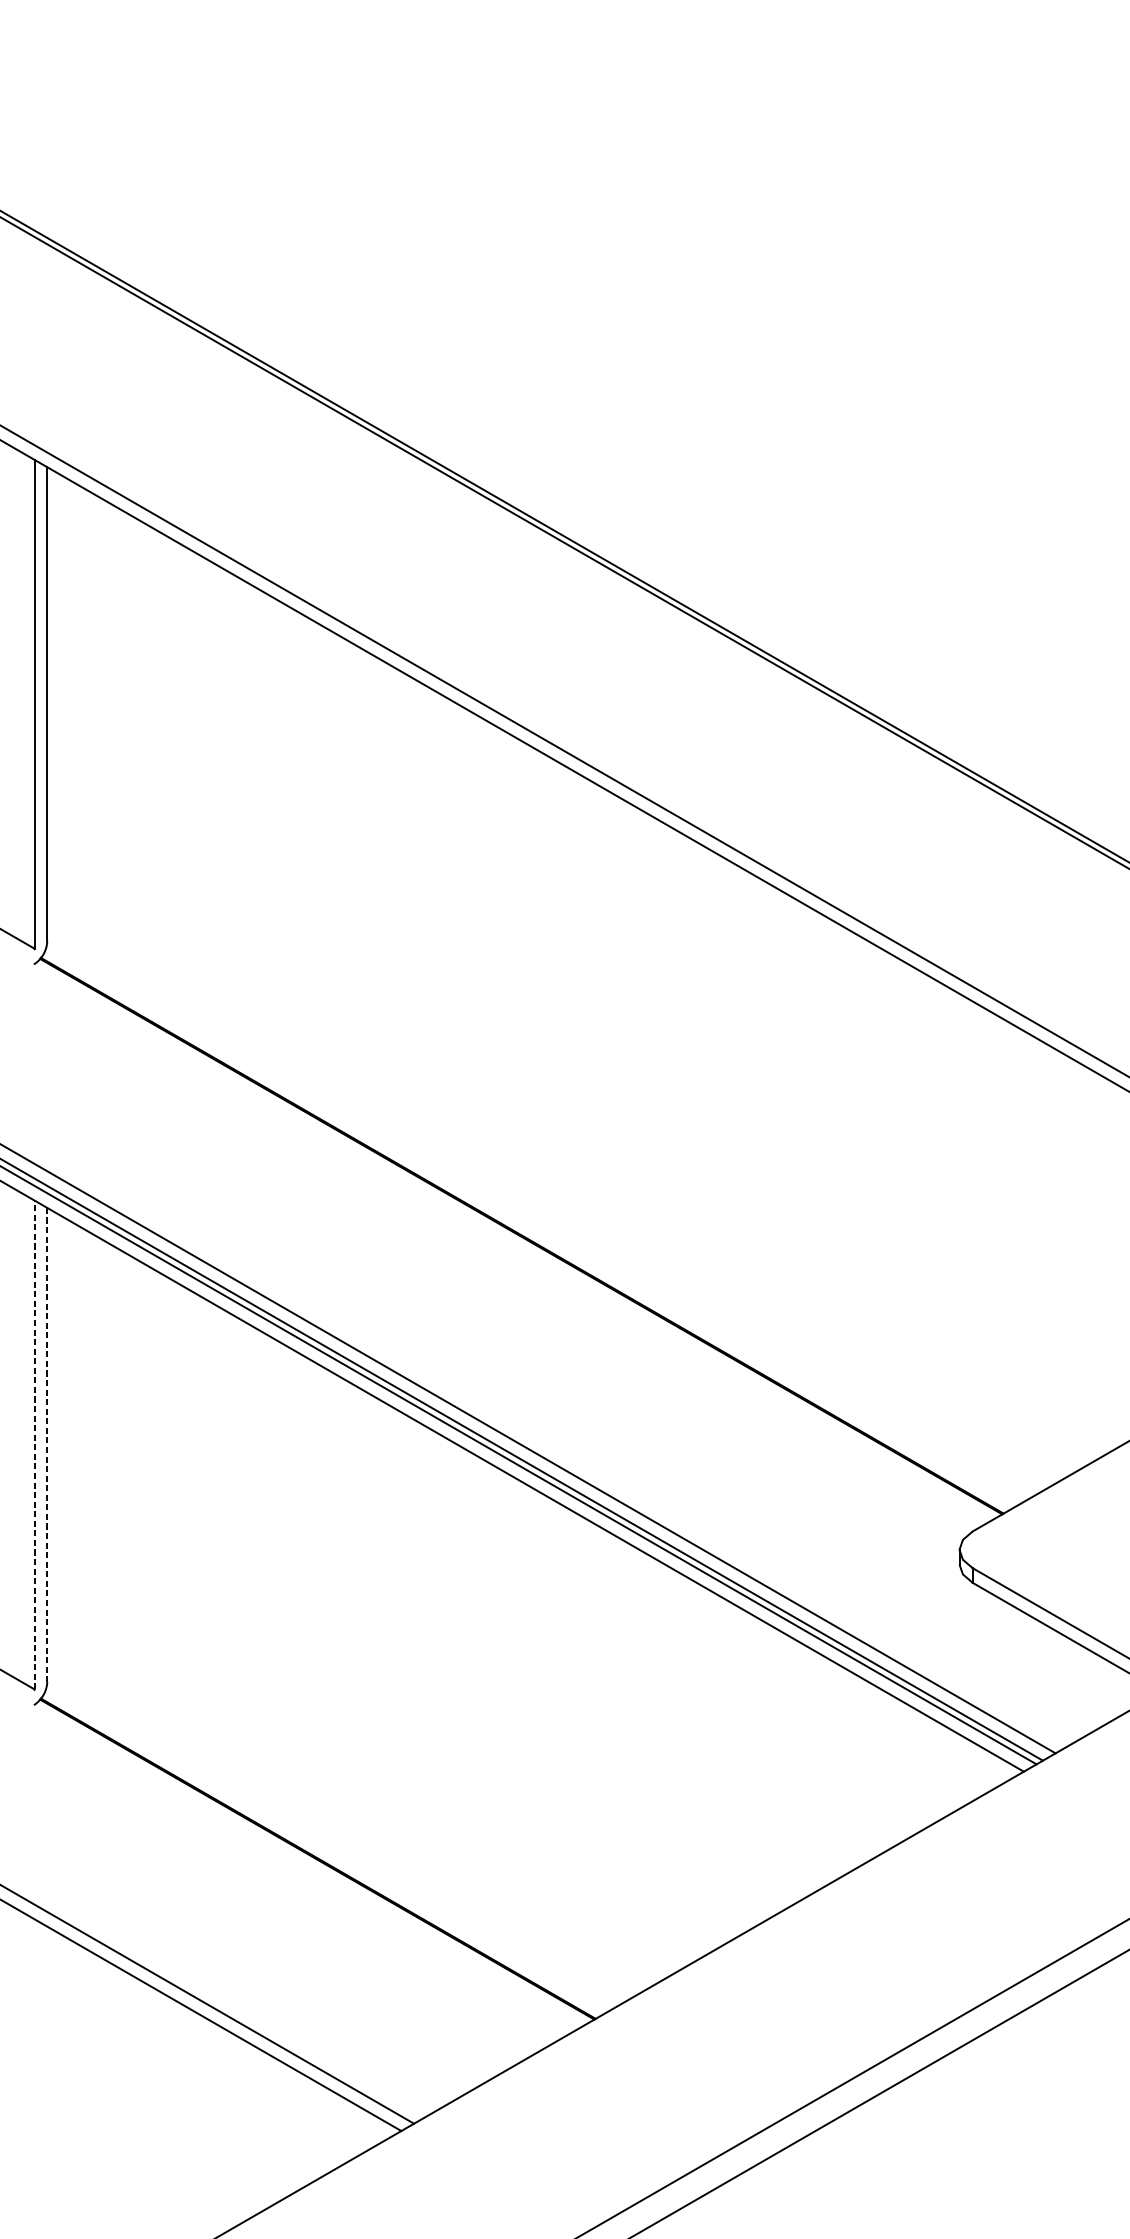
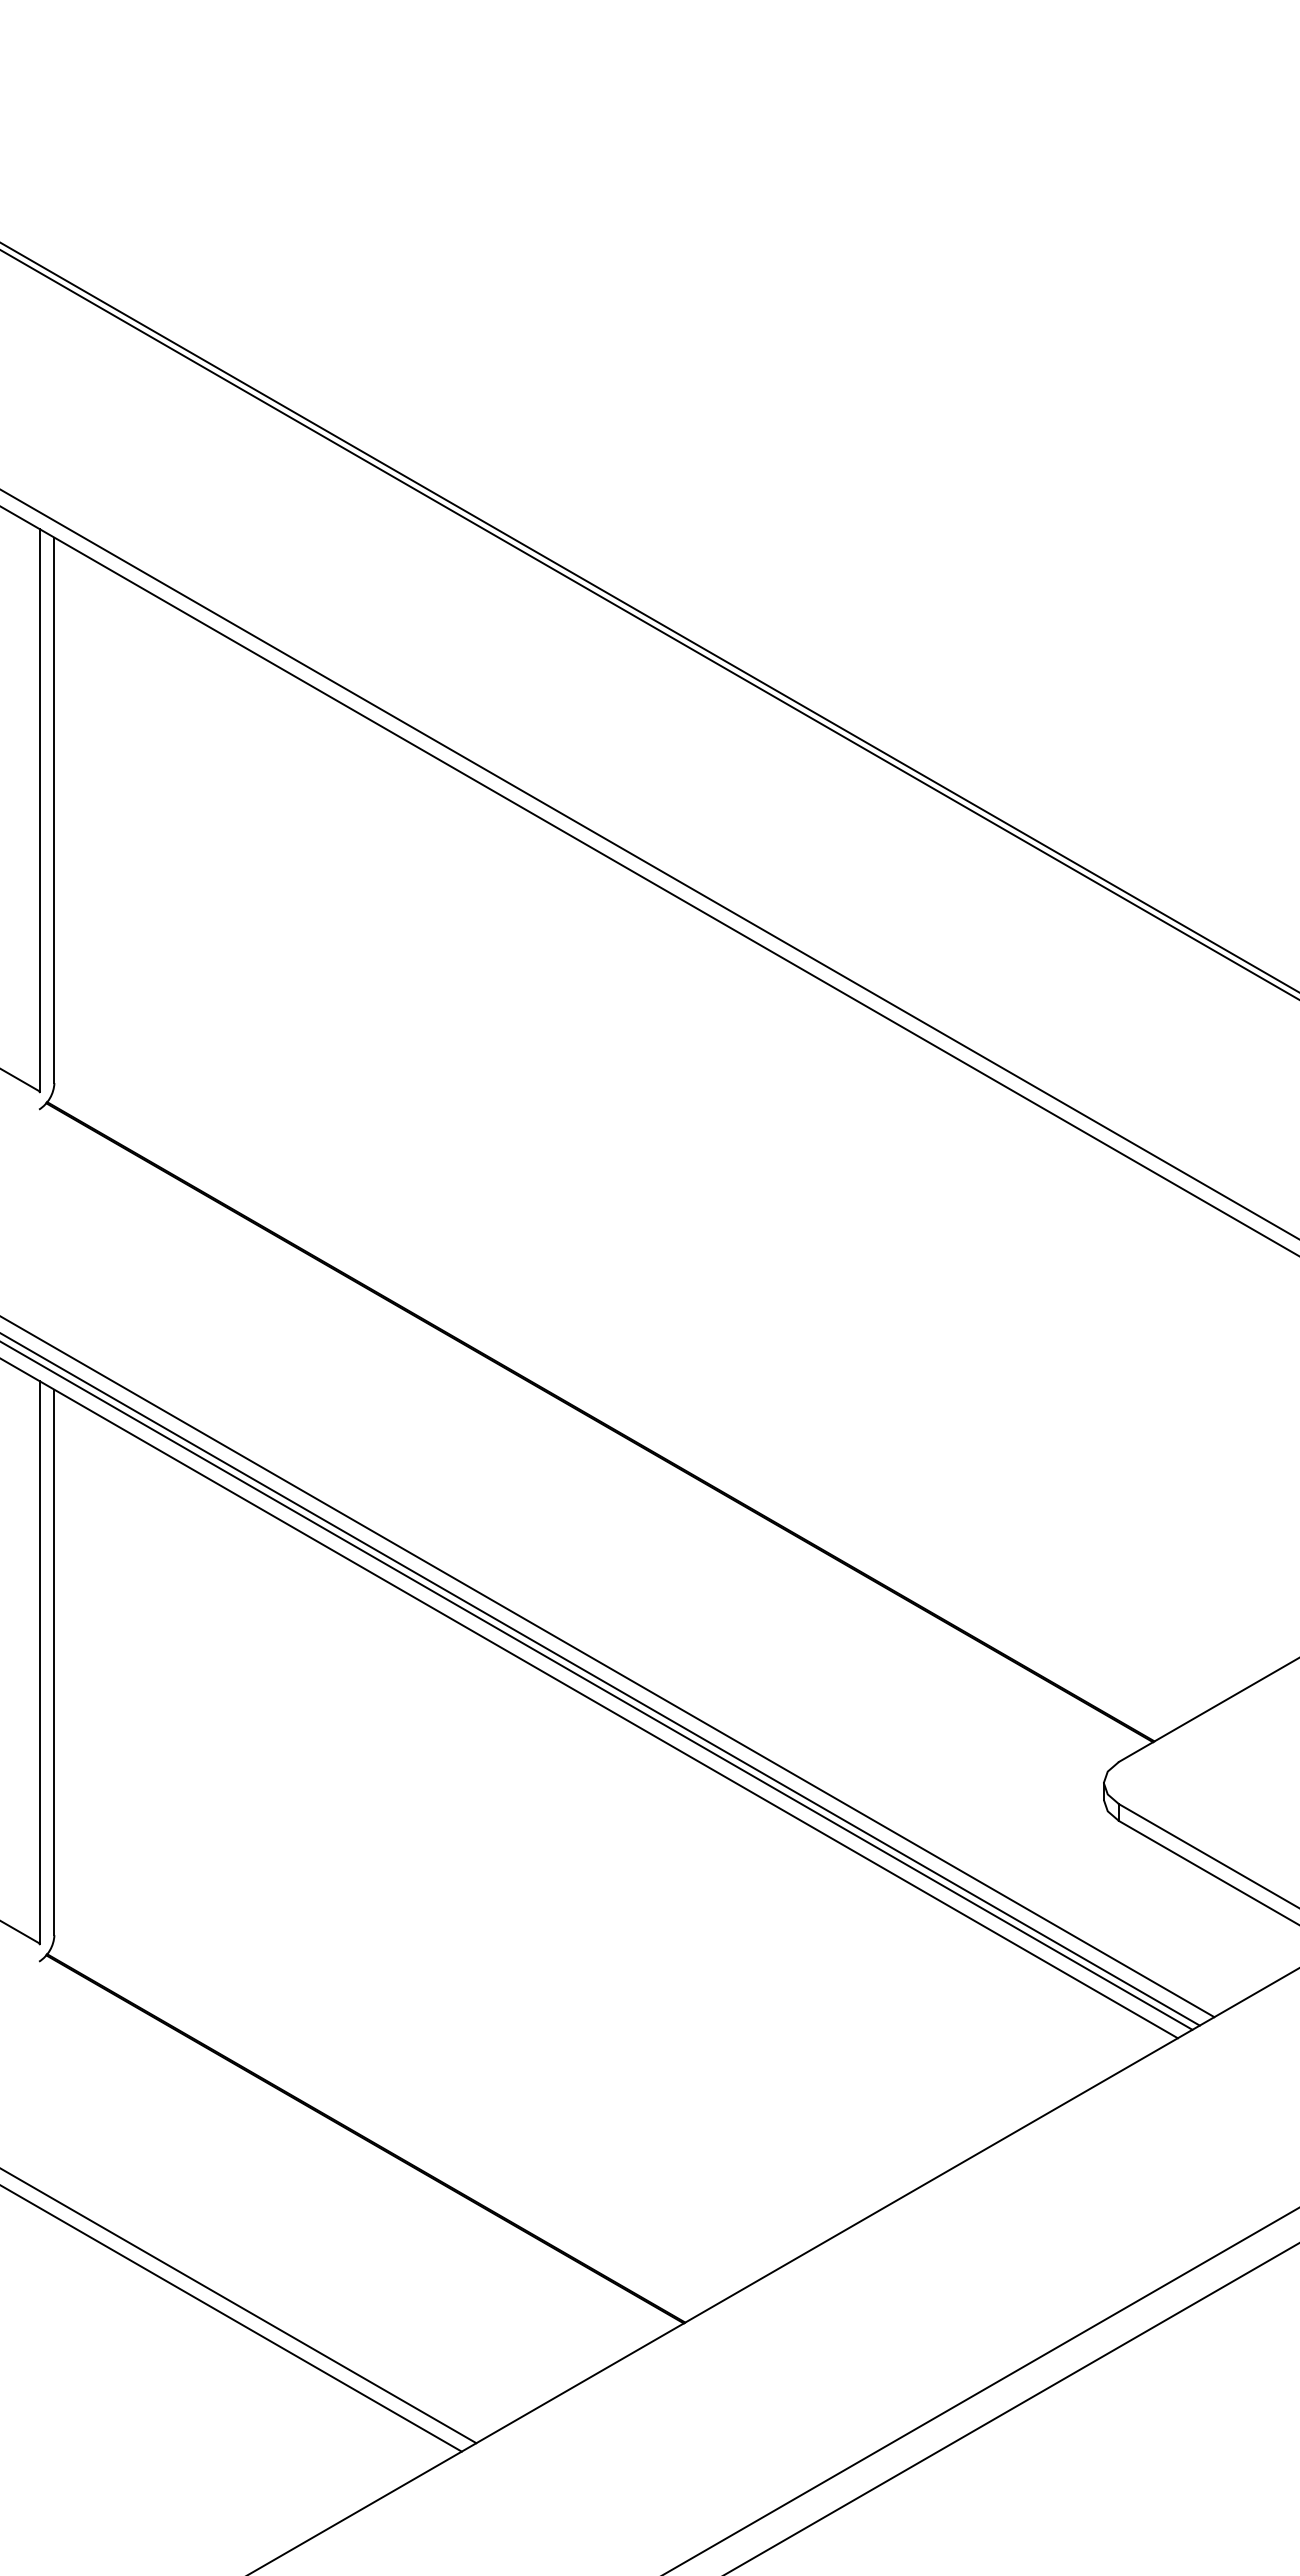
line: (34, 1444) -> (39, 1661), dashed -> solid
line: (47, 1445) -> (54, 1662), dashed -> solid

